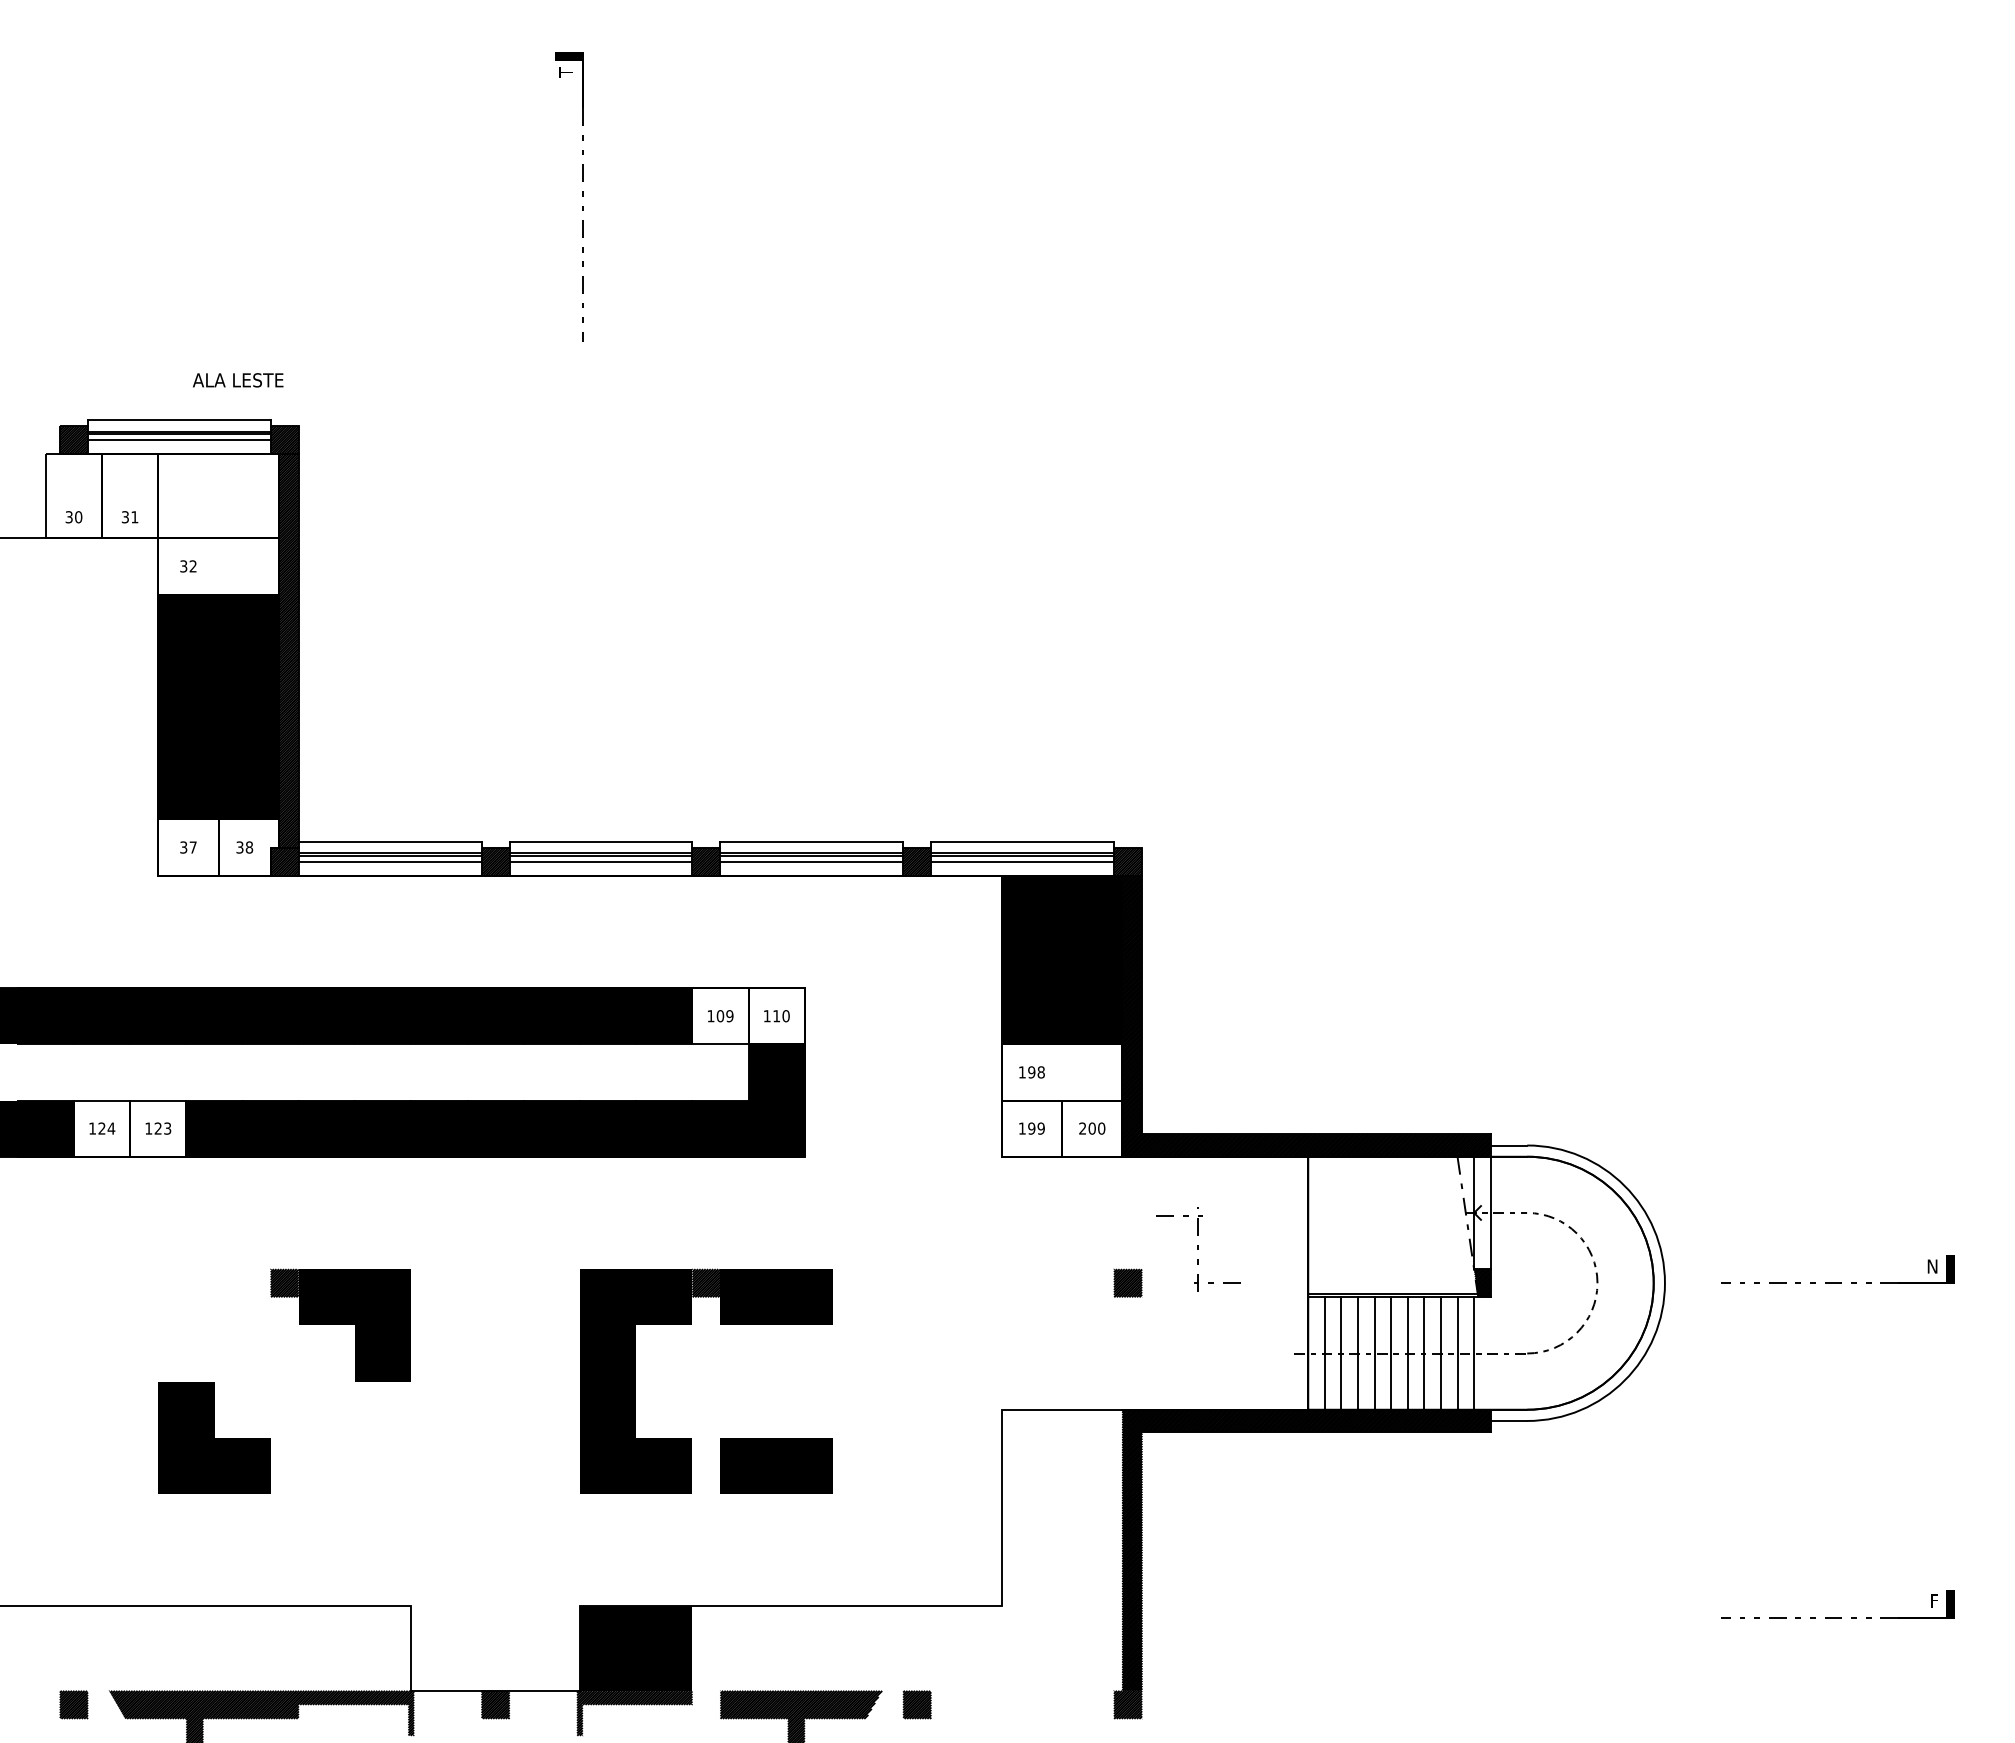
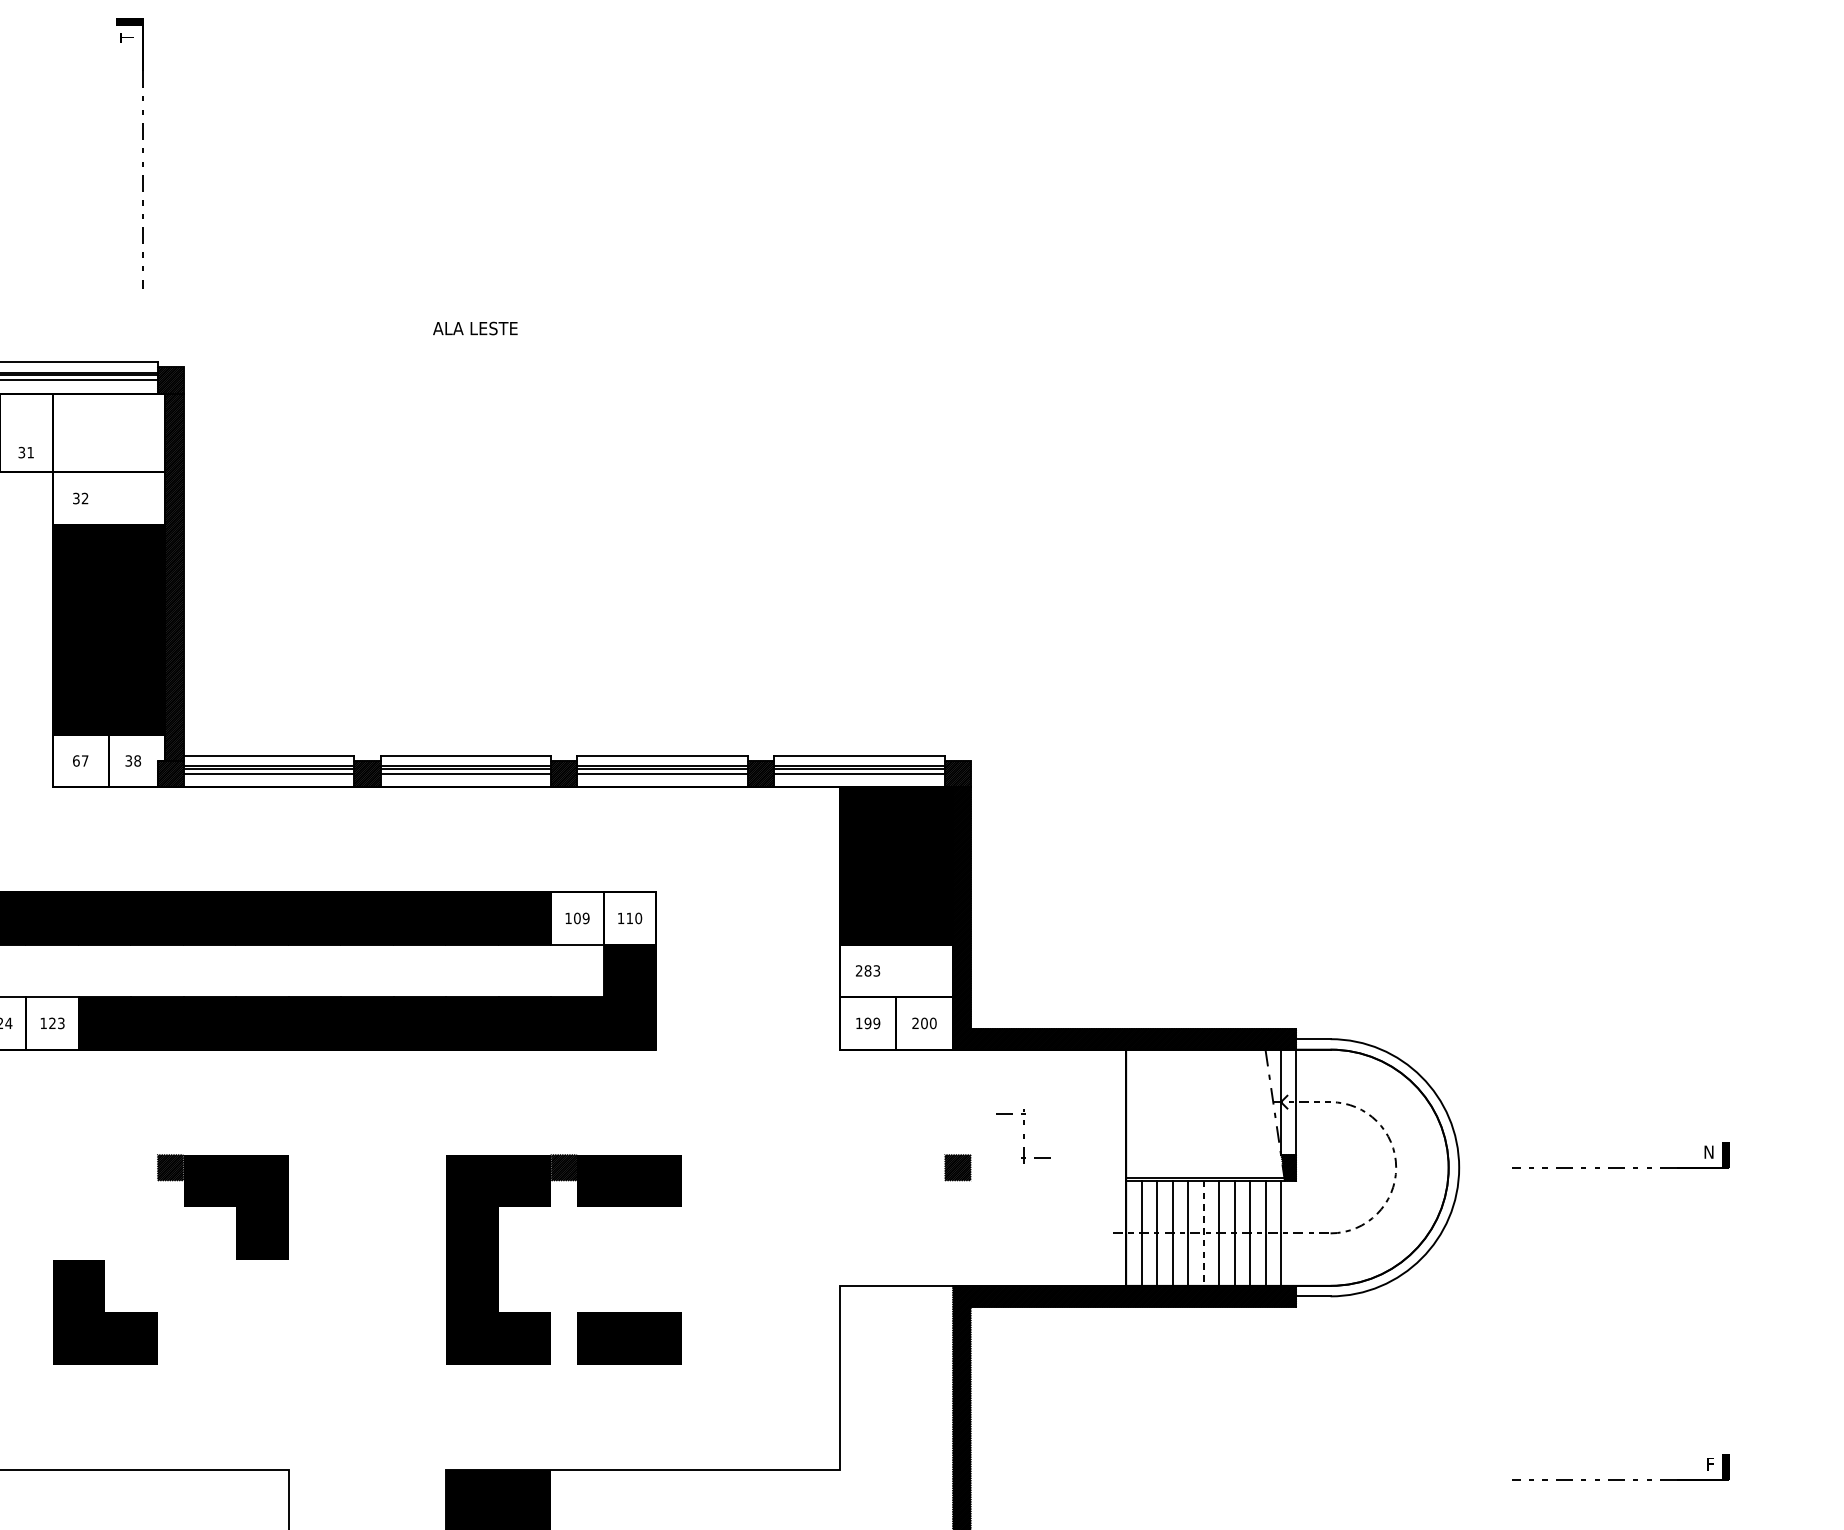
part: (582, 196) -> (142, 153), moved
text: (238, 380) -> (475, 328), moved
text: (183, 847) -> (76, 760), 37 -> 67
text: (1031, 1072) -> (867, 971), 198 -> 283
part: (1198, 1249) -> (1023, 1136), size x0.7
line: (1391, 1354) -> (1203, 1234), solid -> dashed

